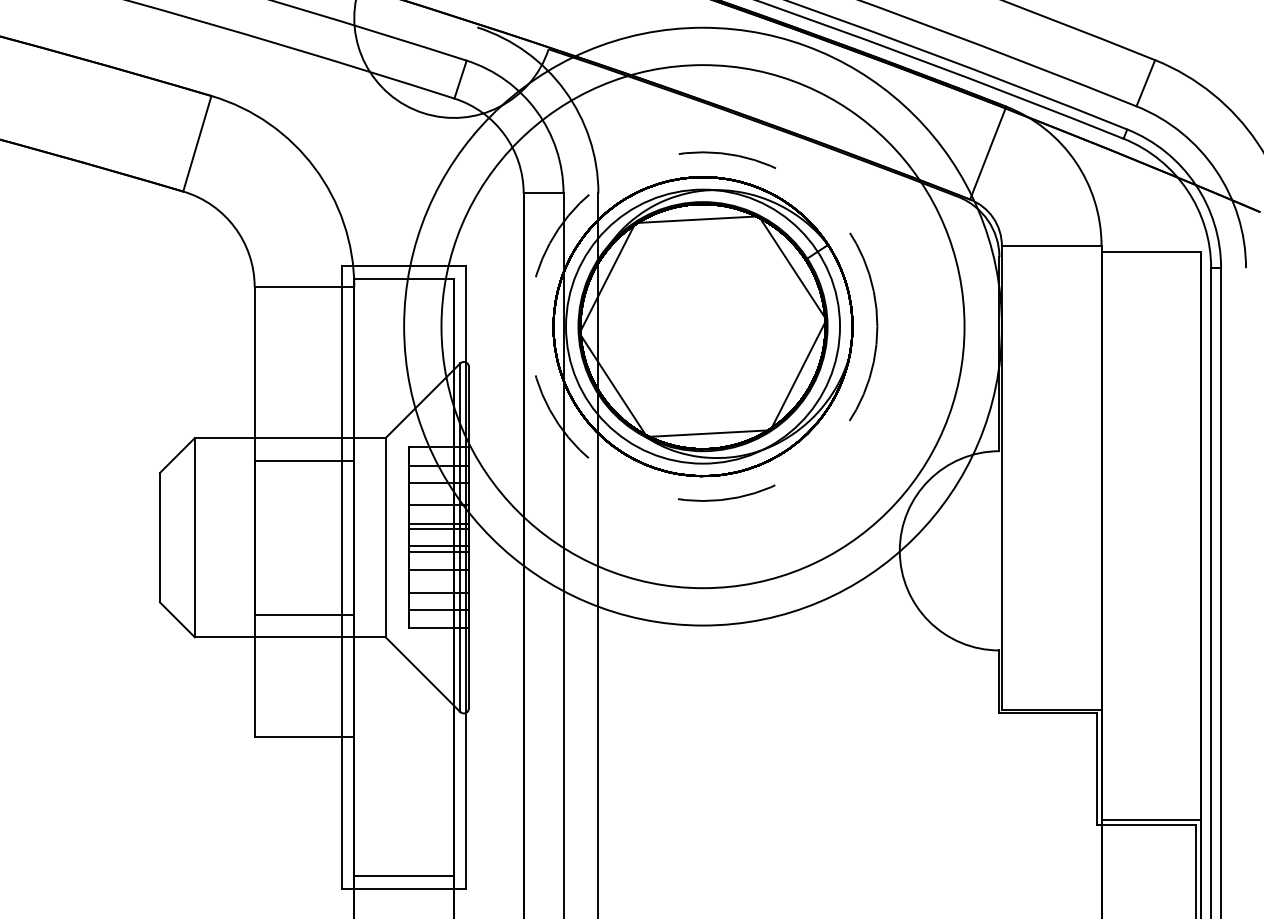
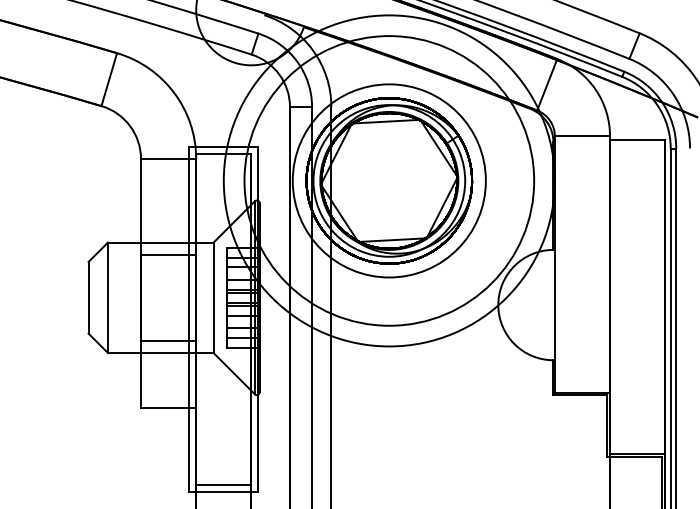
circle: (701, 325) -> (388, 180), dashed -> solid

